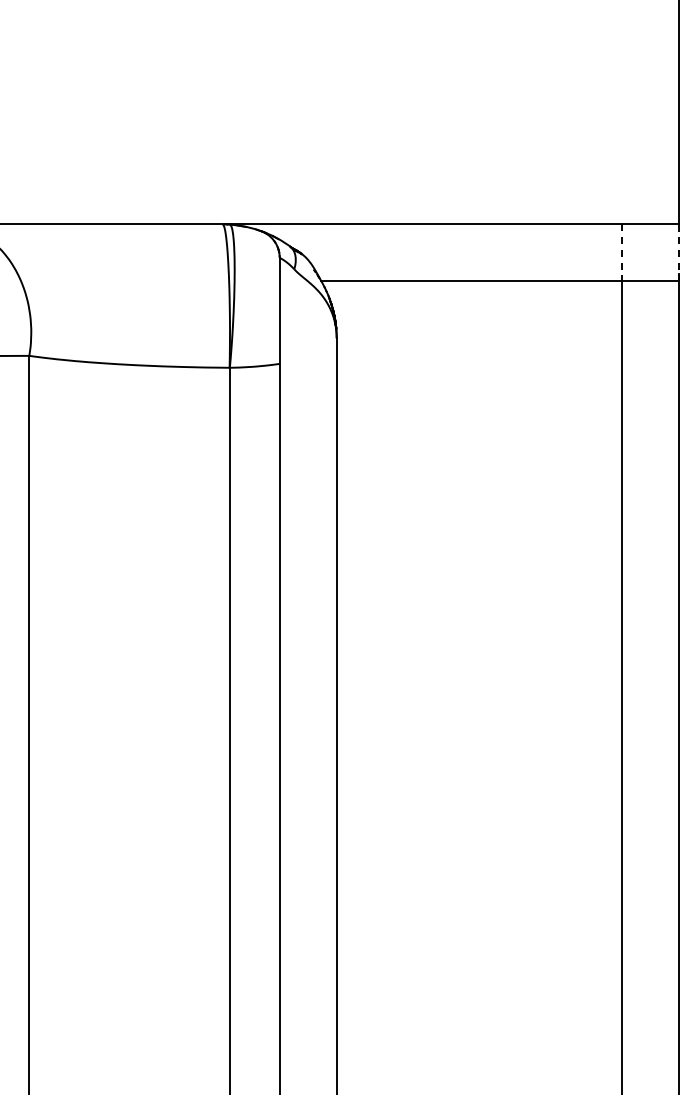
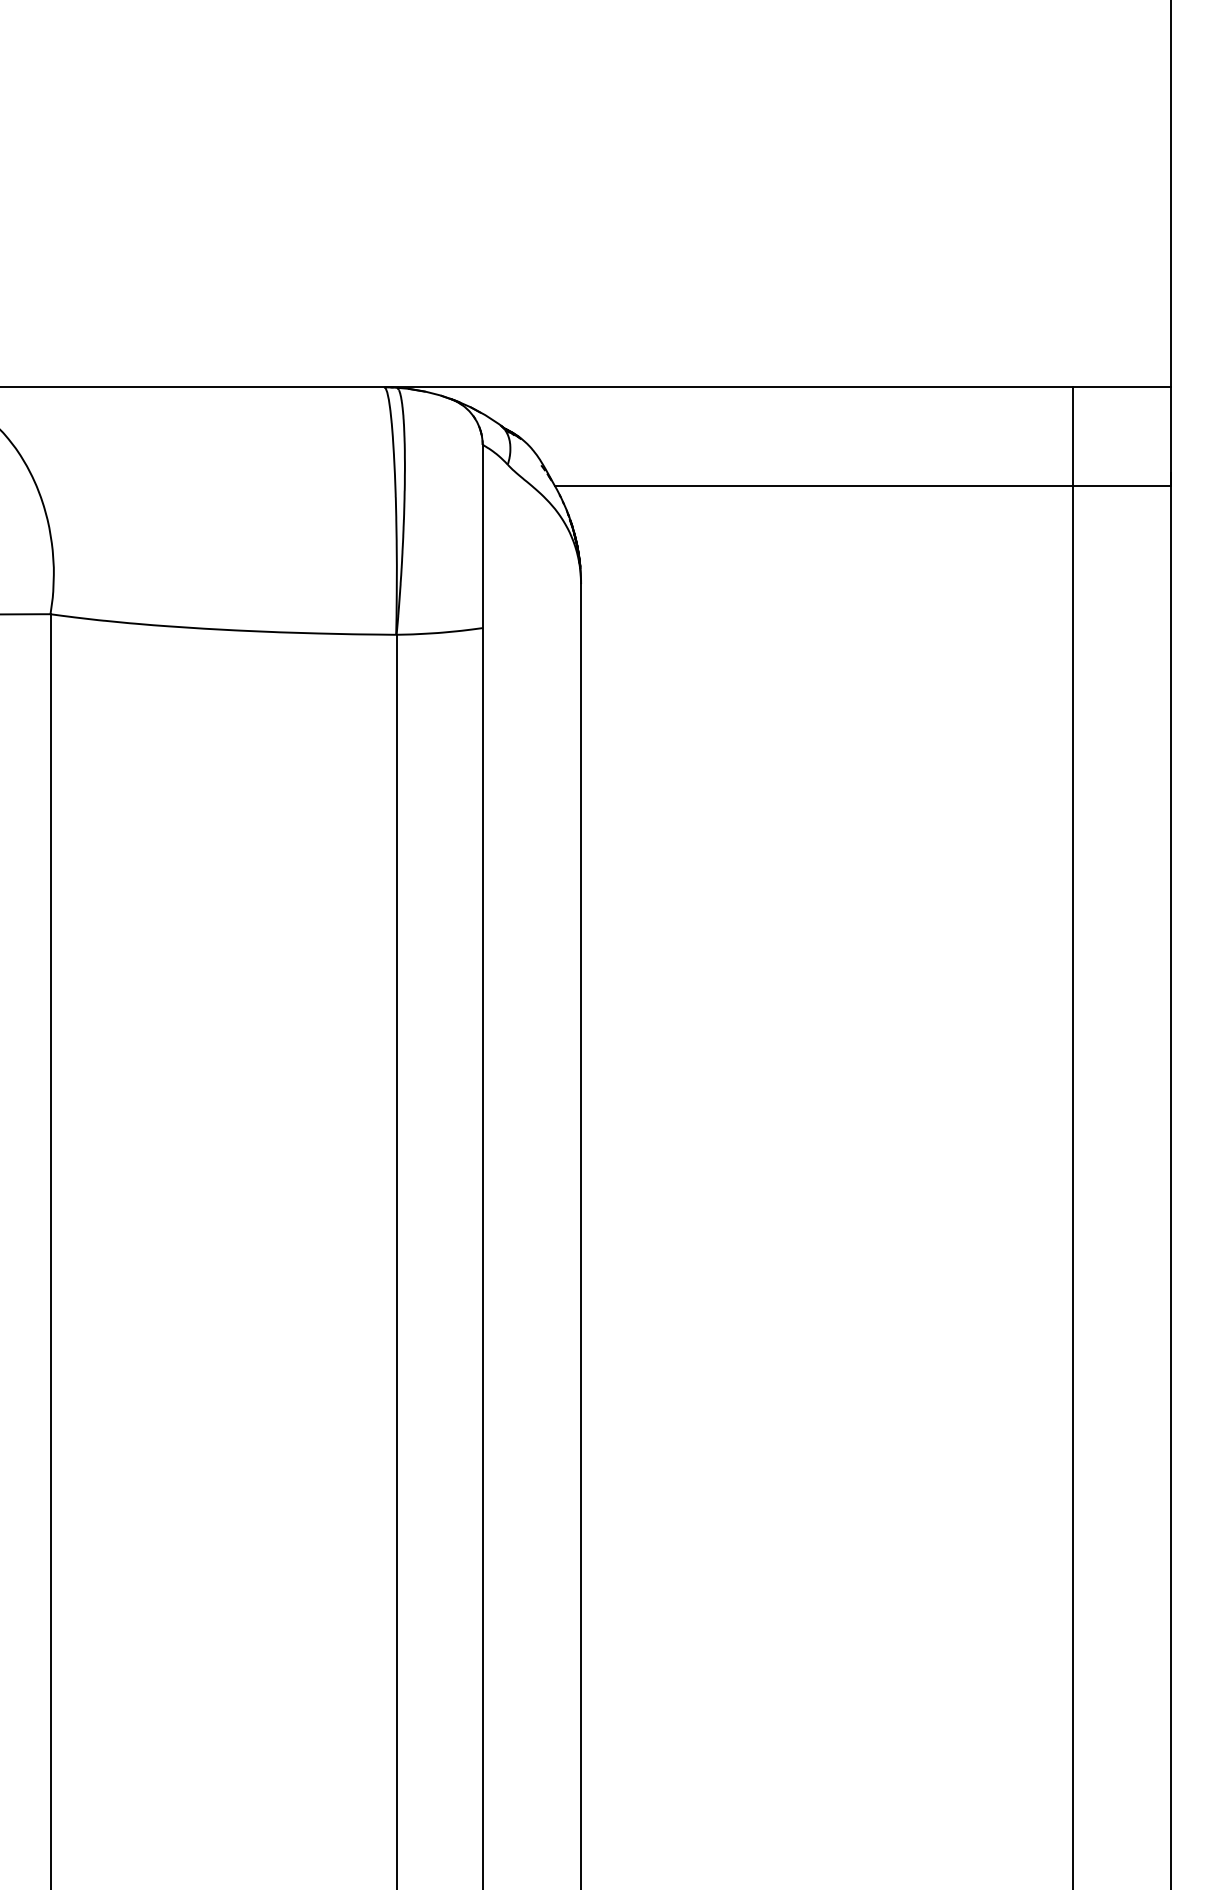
line: (621, 253) -> (1072, 437), dashed -> solid
line: (678, 253) -> (1171, 437), dashed -> solid

